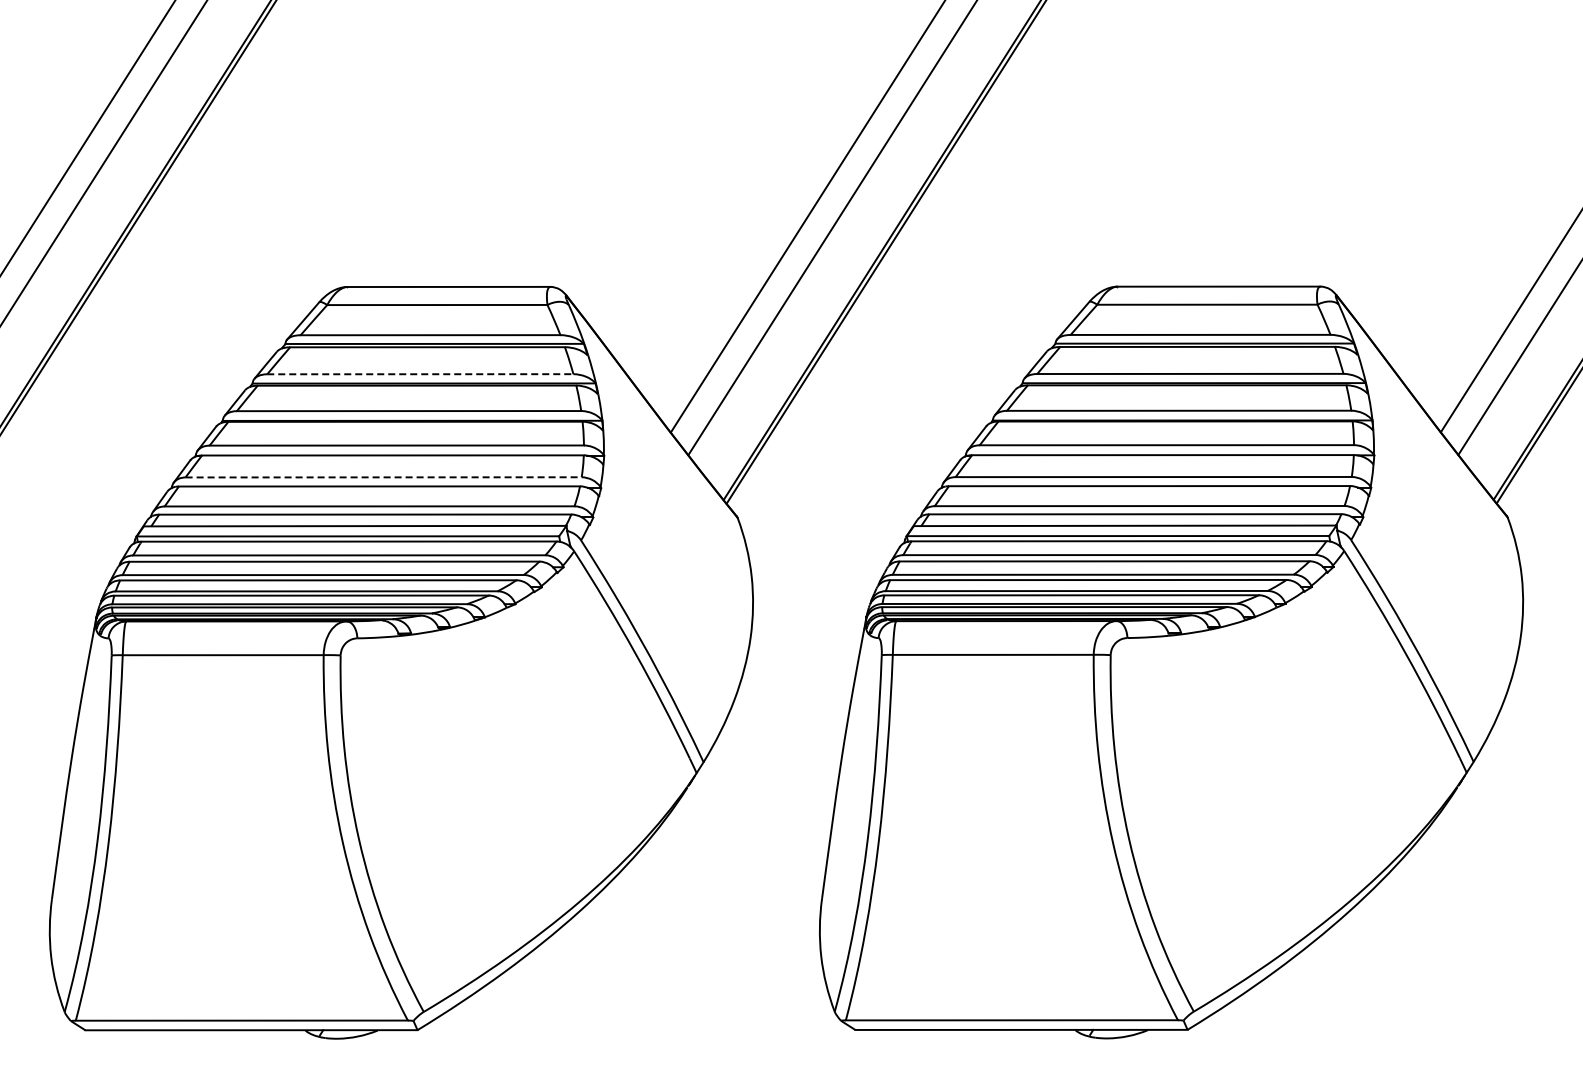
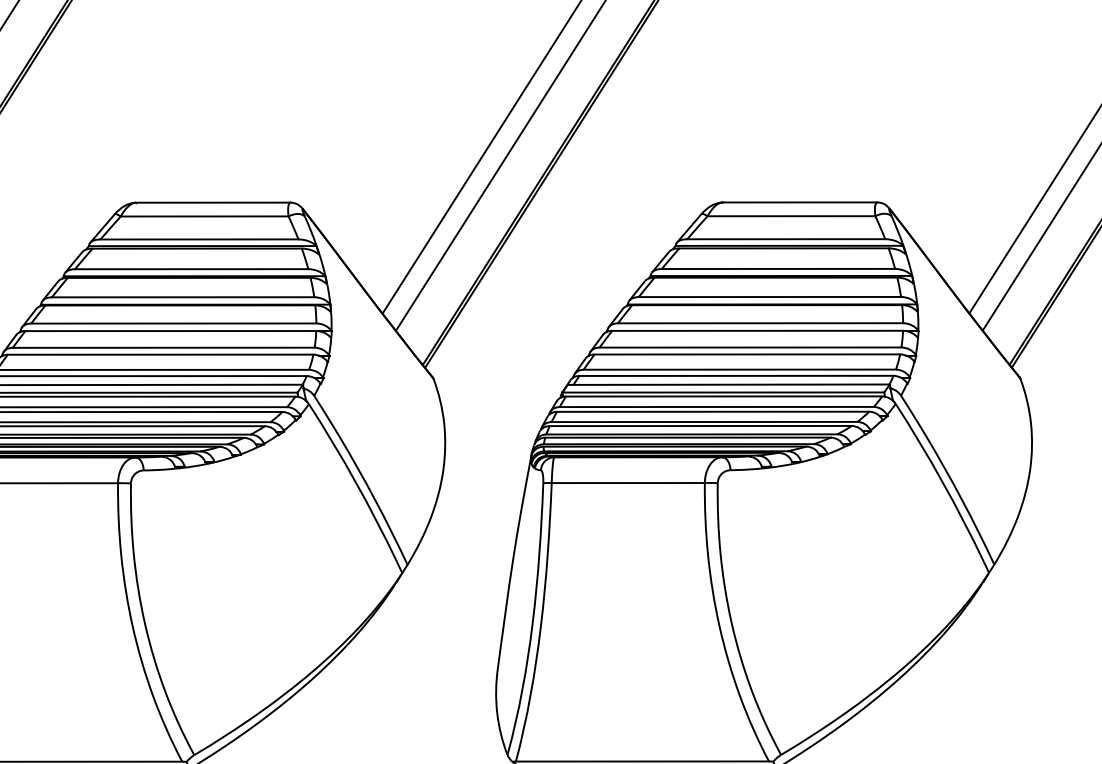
line: (420, 374) -> (191, 269), dashed -> solid
line: (384, 477) -> (164, 347), dashed -> solid

